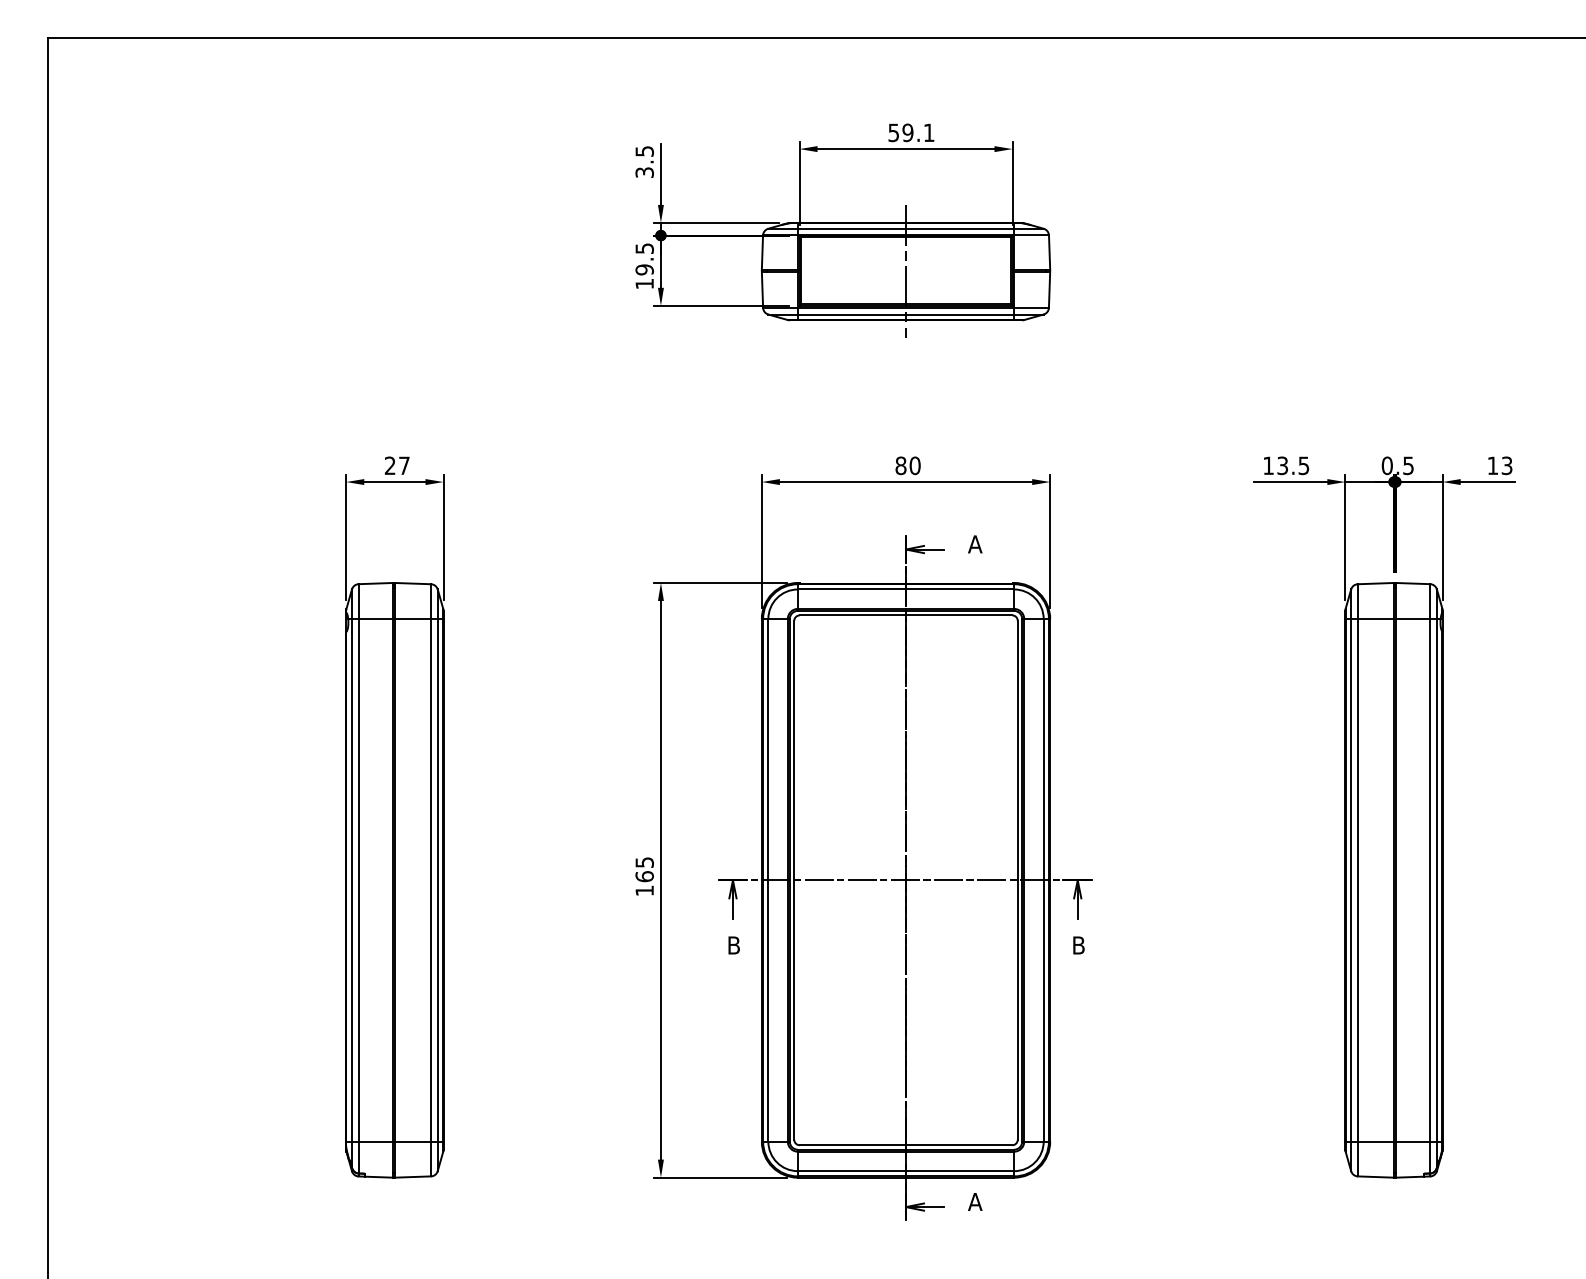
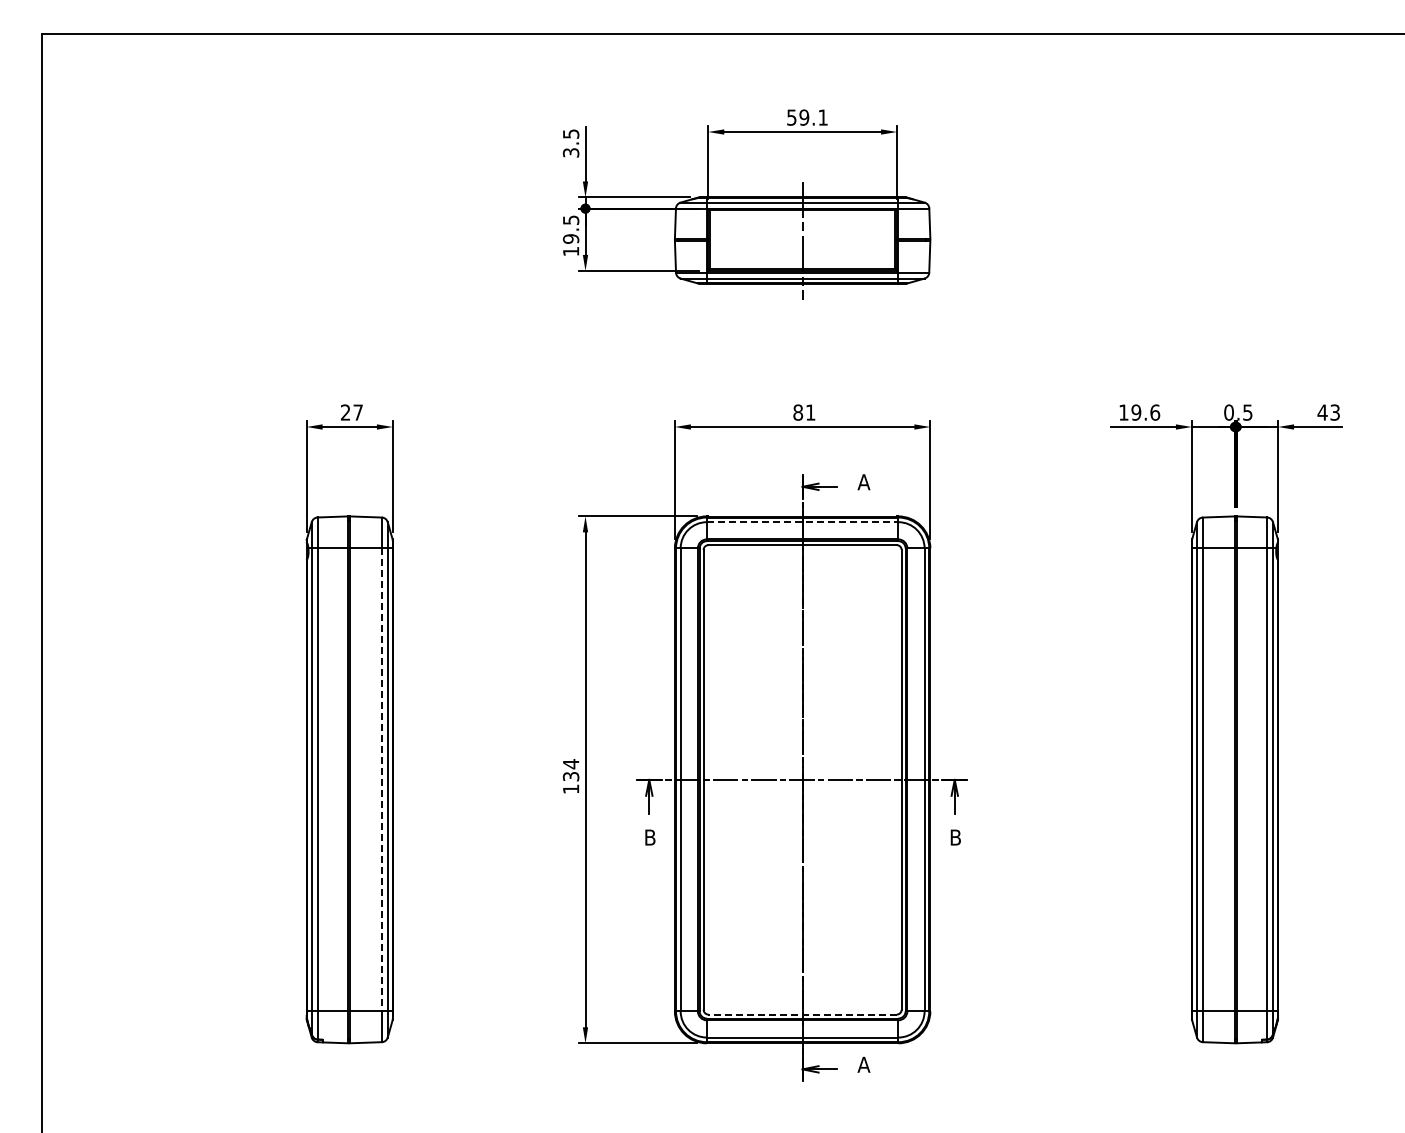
text: (914, 465) -> (810, 412), 80 -> 81
text: (1293, 465) -> (1145, 412), 13.5 -> 19.6
text: (1492, 465) -> (1322, 412), 13 -> 43
line: (905, 589) -> (802, 522), solid -> dashed
text: (644, 869) -> (570, 770), 165 -> 134
line: (430, 879) -> (381, 779), solid -> dashed
line: (905, 1145) -> (802, 1014), solid -> dashed

